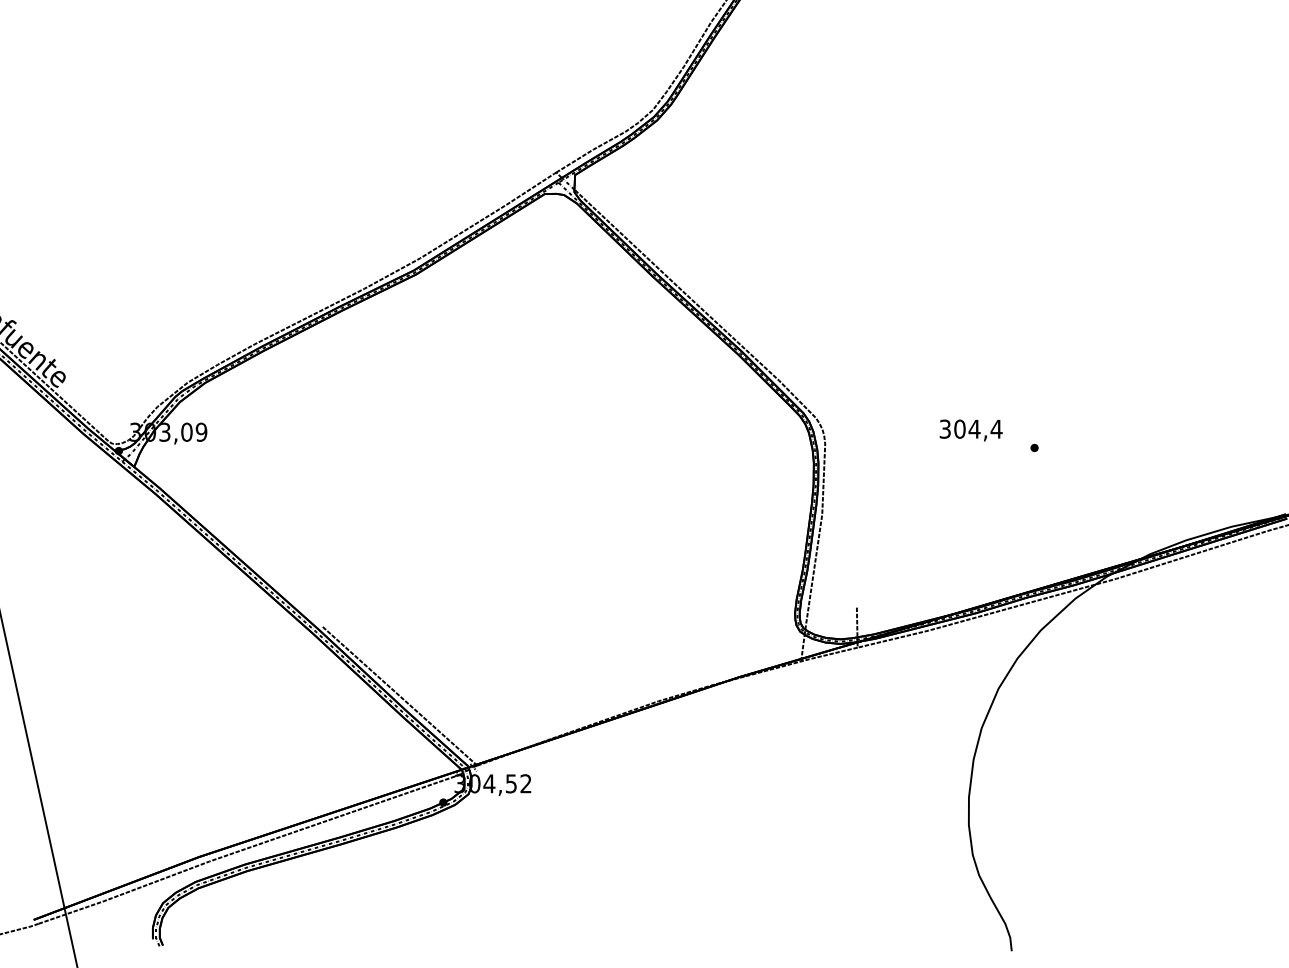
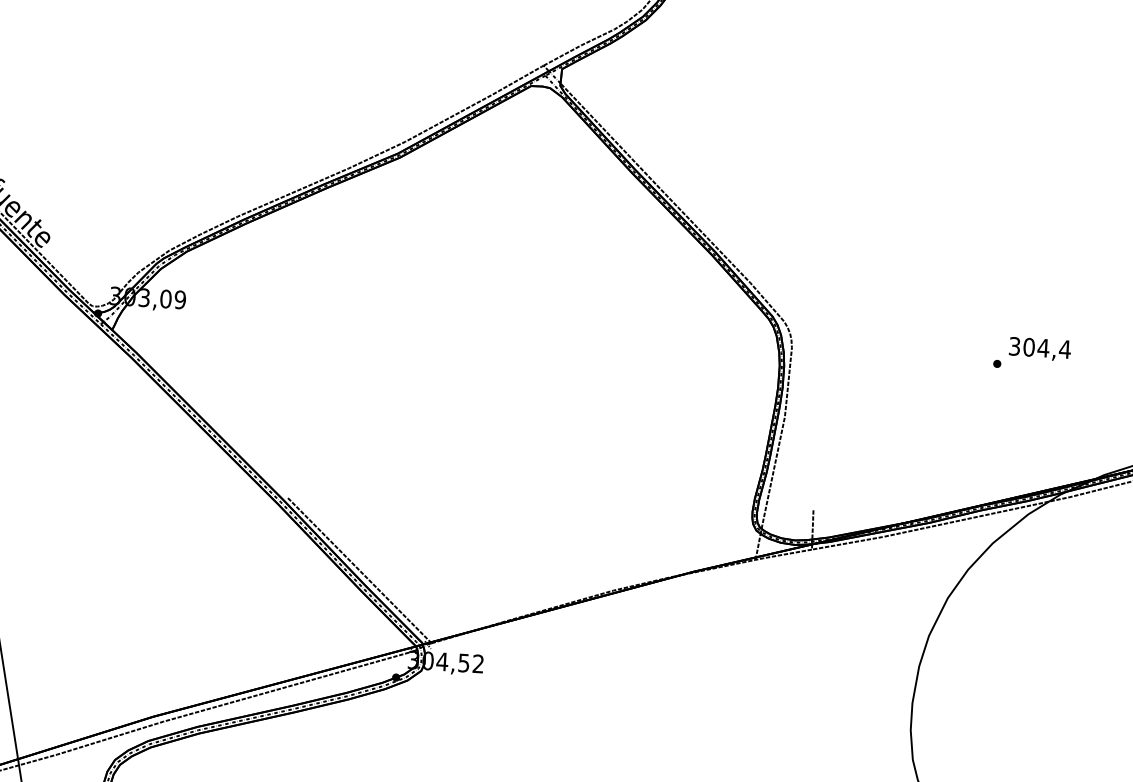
text: (970, 430) -> (1039, 349), moved

